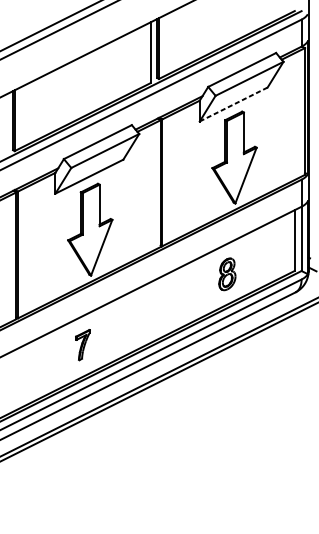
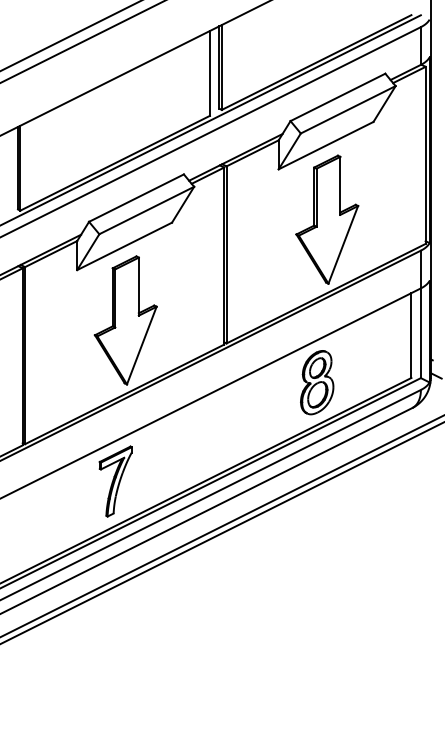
line: (233, 104) -> (326, 145), dashed -> solid
part: (227, 274) -> (317, 382), size x1.43
part: (82, 345) -> (115, 481), size x1.67

